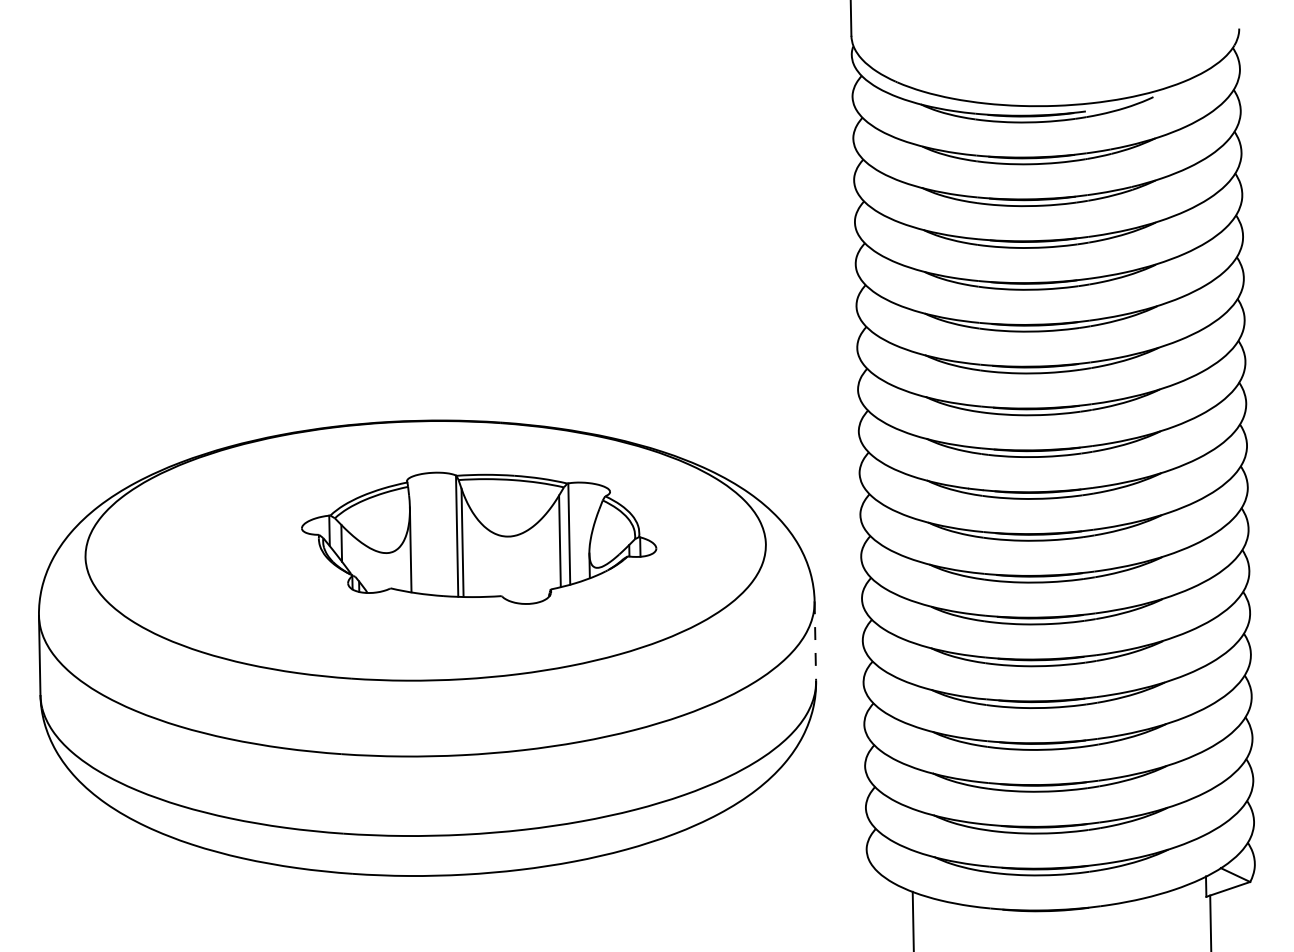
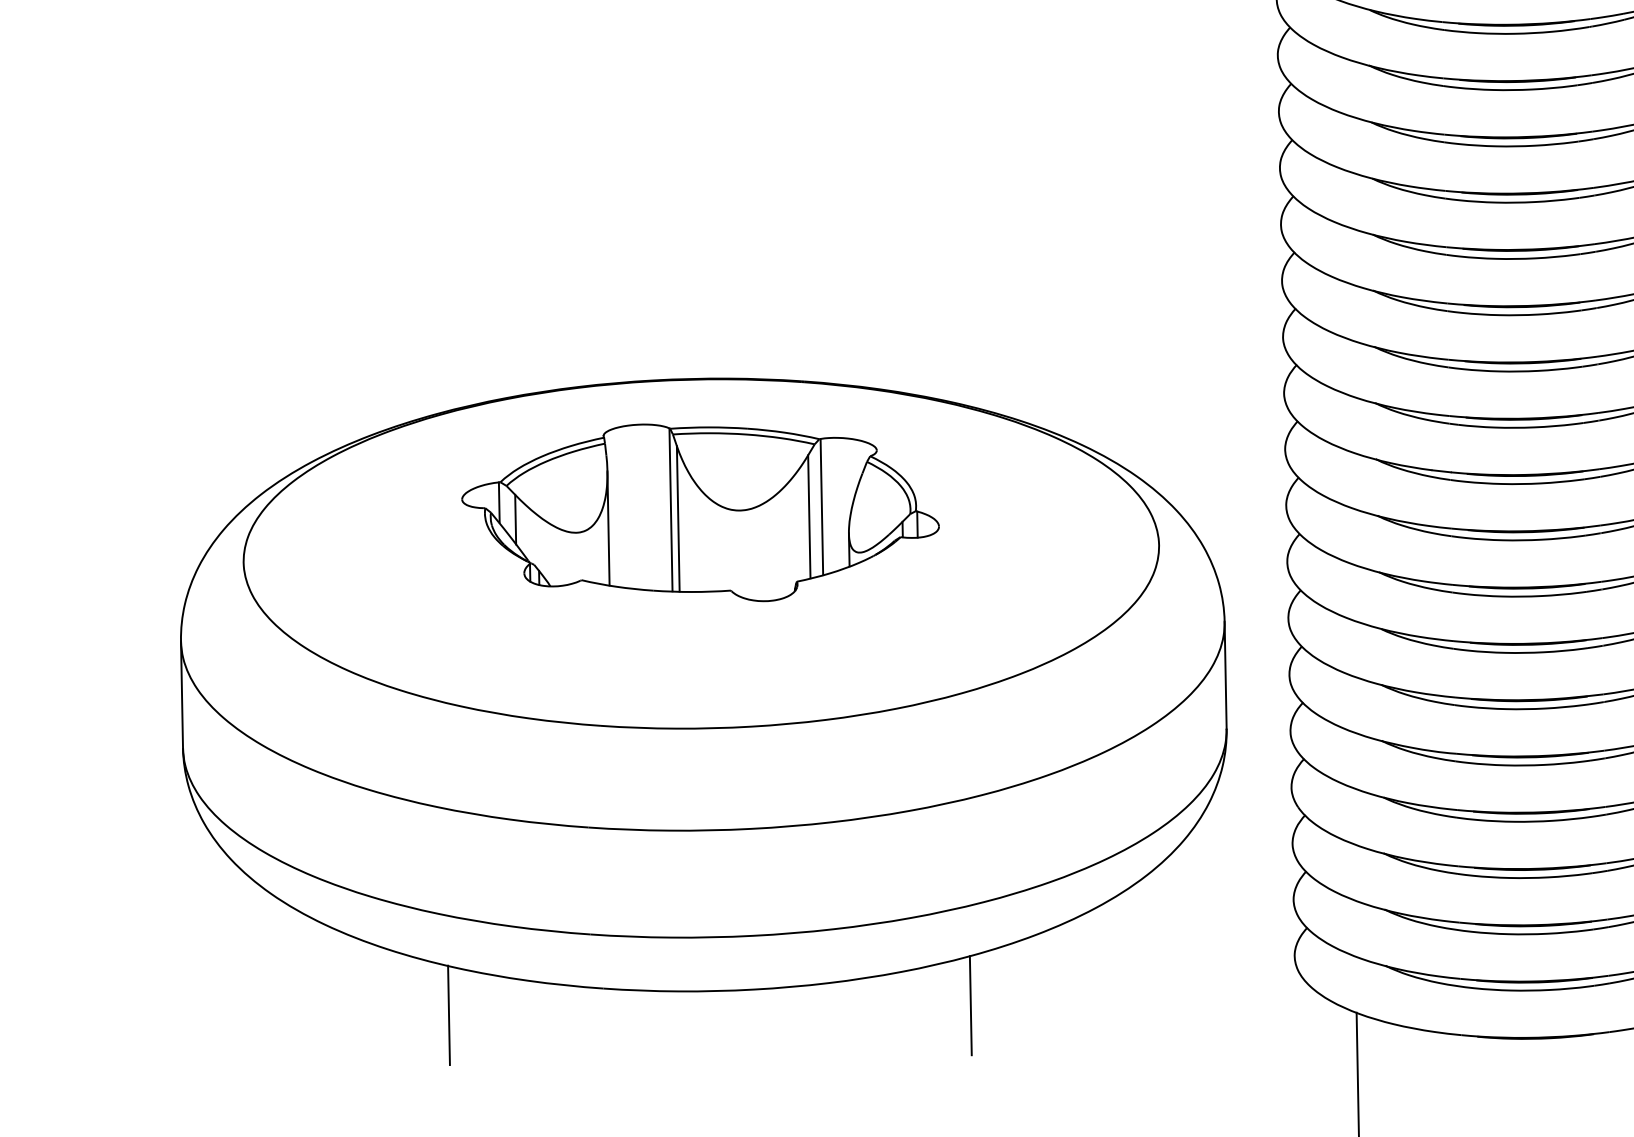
part: (479, 537) -> (701, 511), moved
line: (815, 641) -> (1225, 675), dashed -> solid
line: (625, 886) -> (970, 1005), added
line: (237, 893) -> (448, 1014), added

